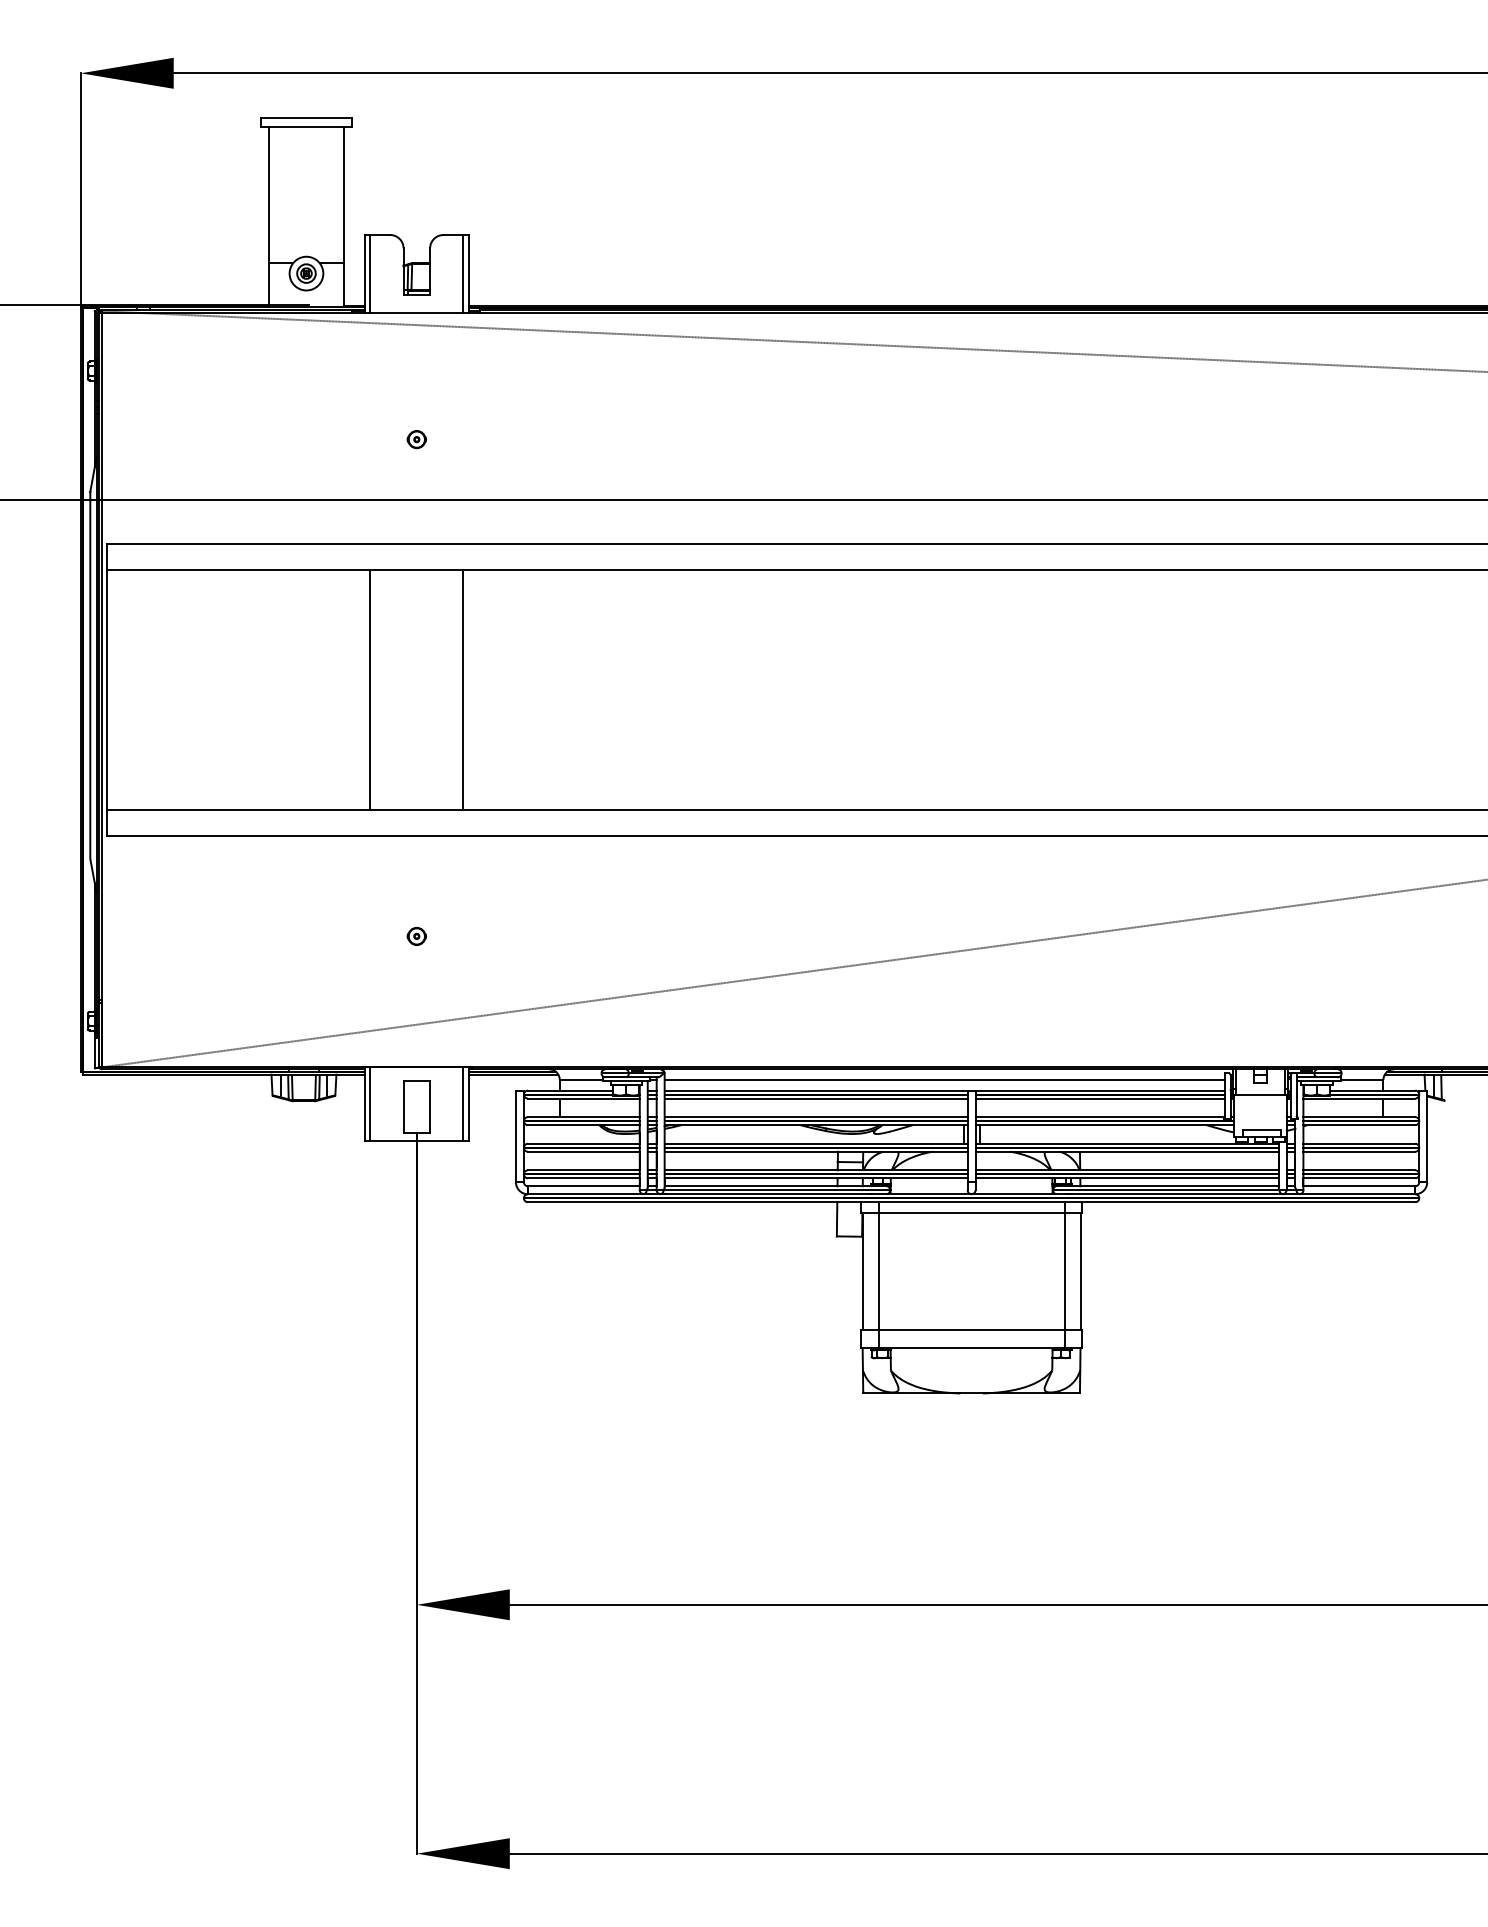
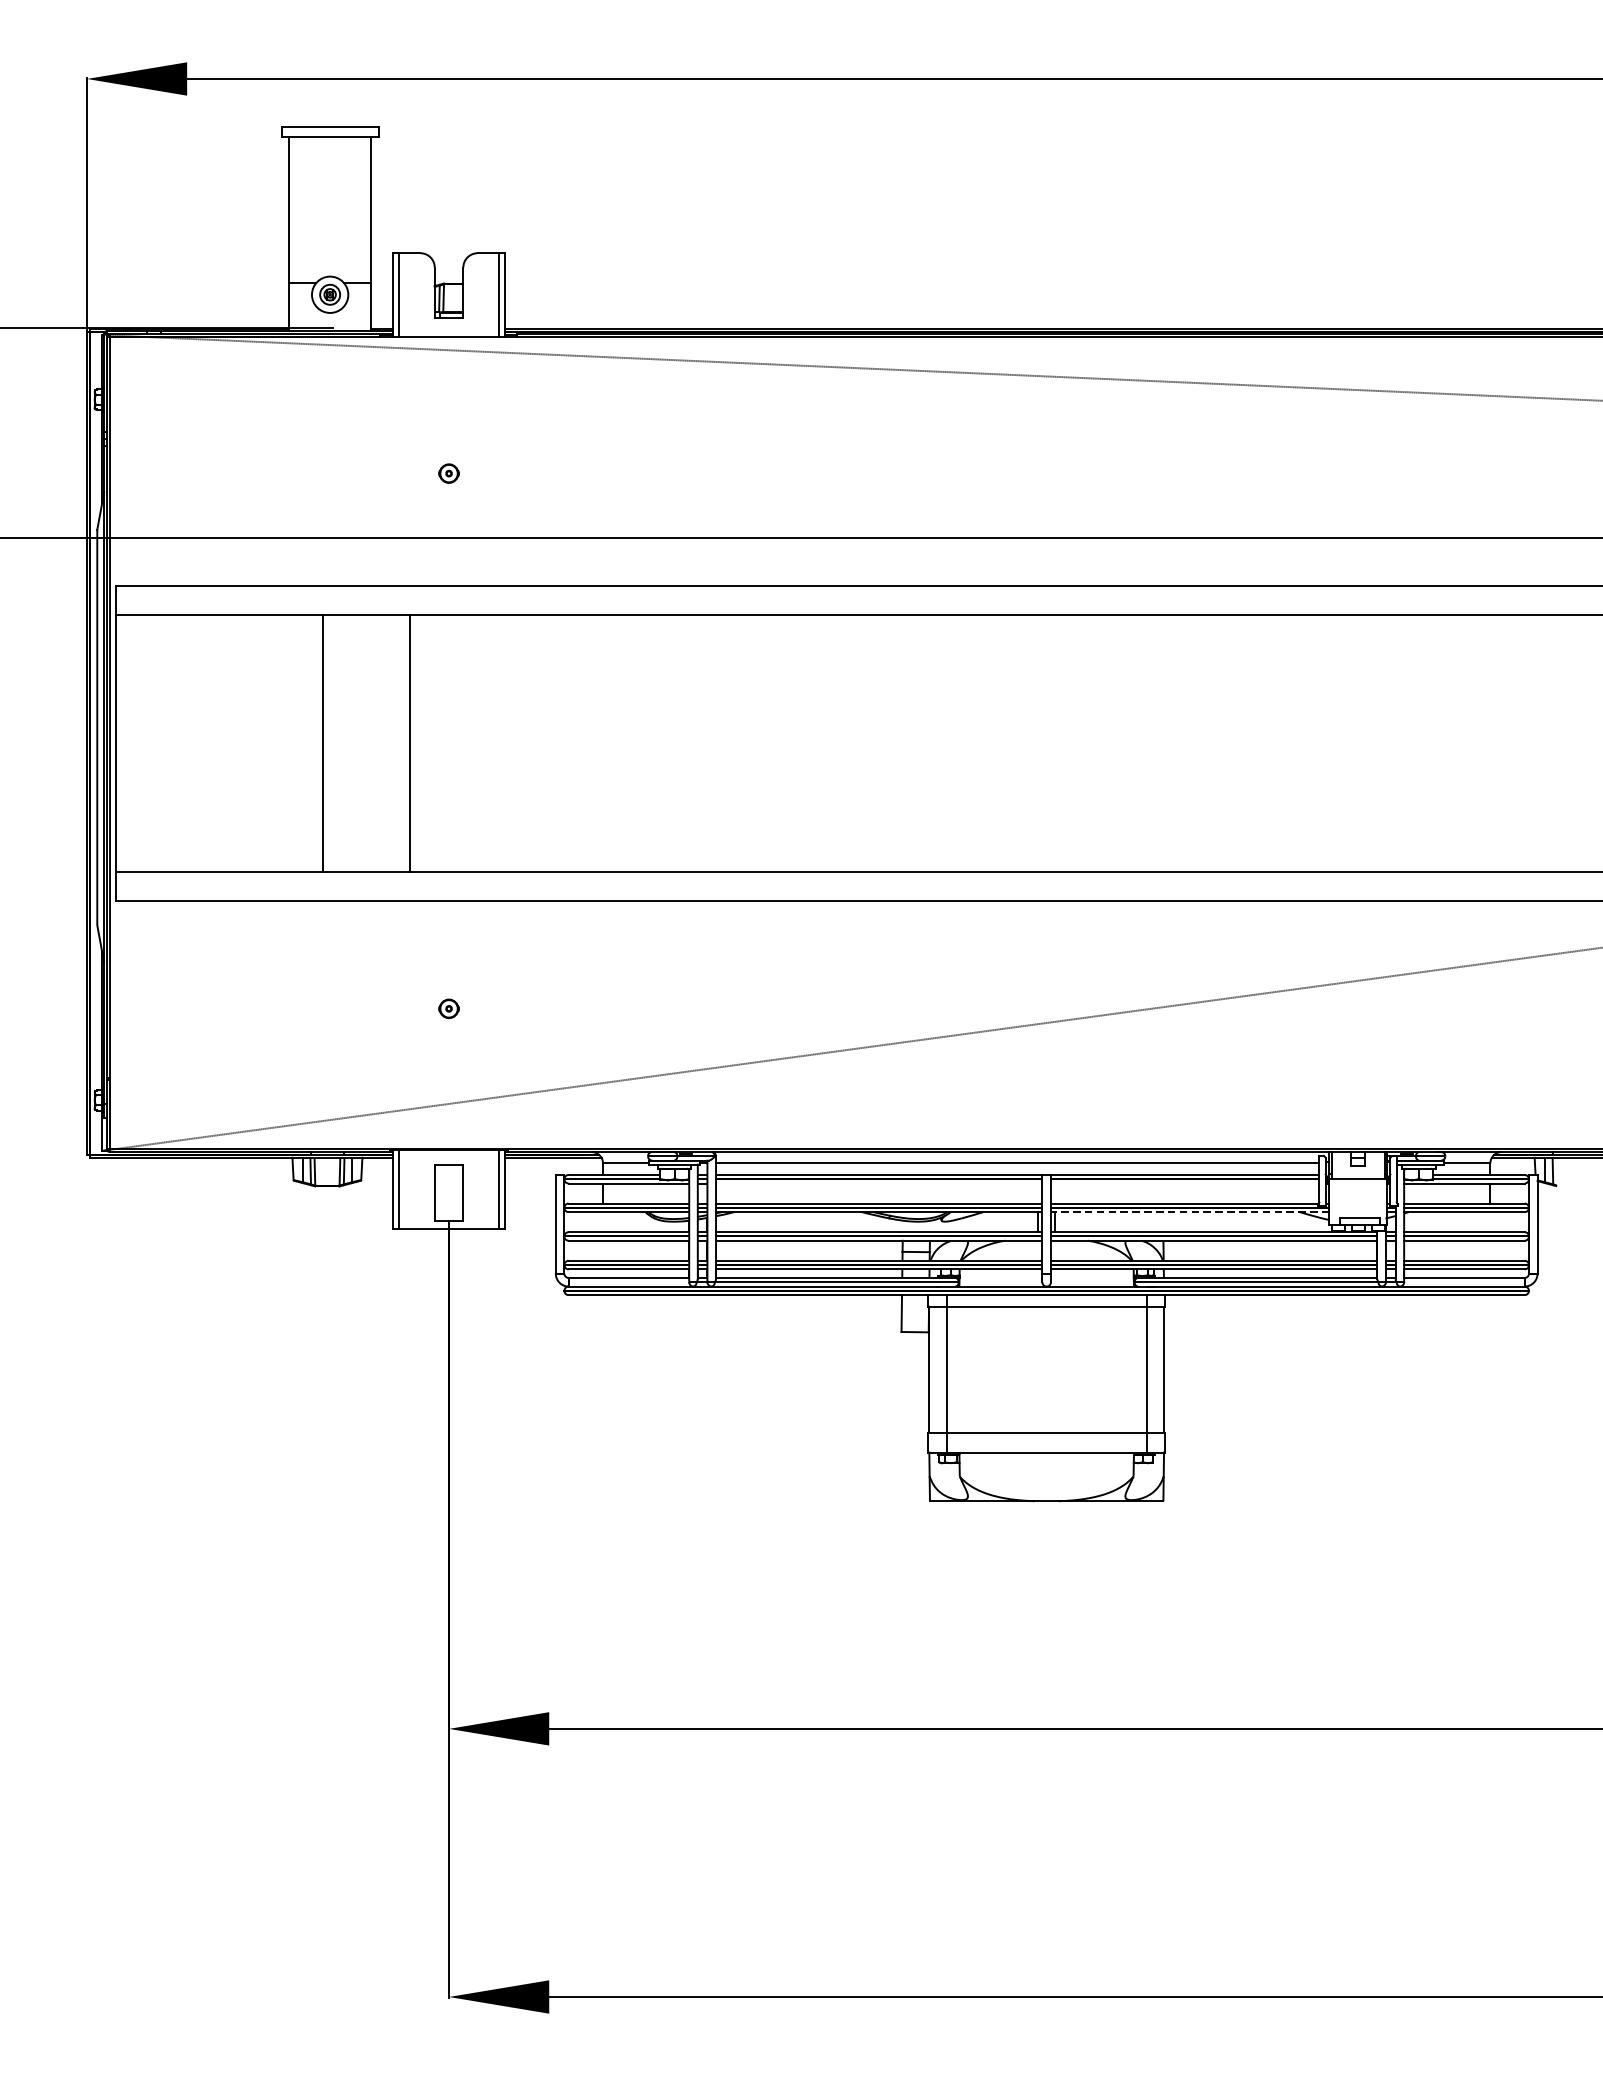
line: (370, 689) -> (322, 742), moved
line: (463, 689) -> (409, 742), moved
line: (815, 1098) -> (878, 1183), removed
line: (1099, 1098) -> (1184, 1183), removed
line: (1104, 1125) -> (1189, 1212), solid -> dashed

